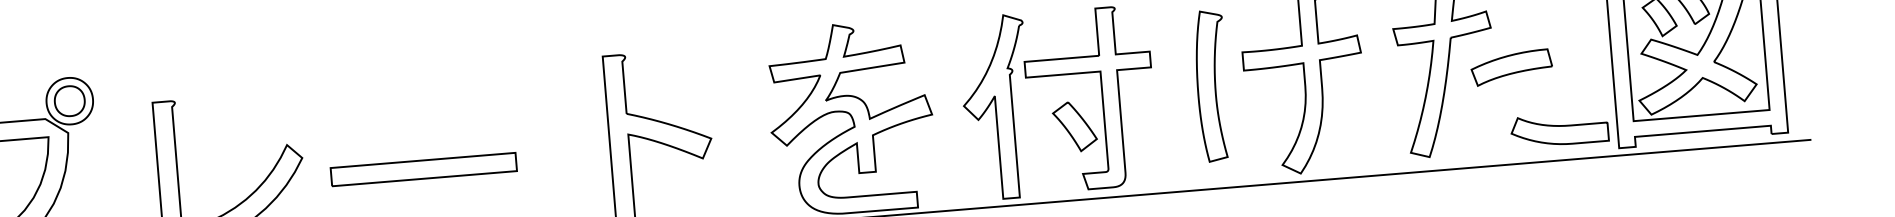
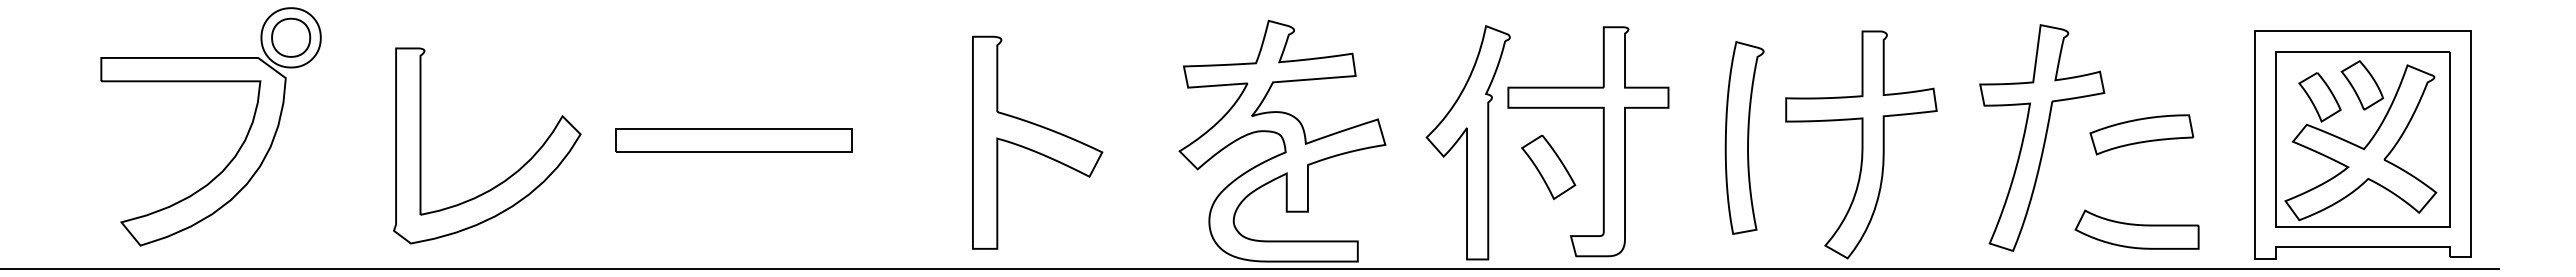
part: (1511, 67) -> (2141, 134), moved
part: (1074, 126) -> (1548, 167), moved
part: (1559, 129) -> (2136, 229), moved
part: (423, 169) -> (733, 140), moved

